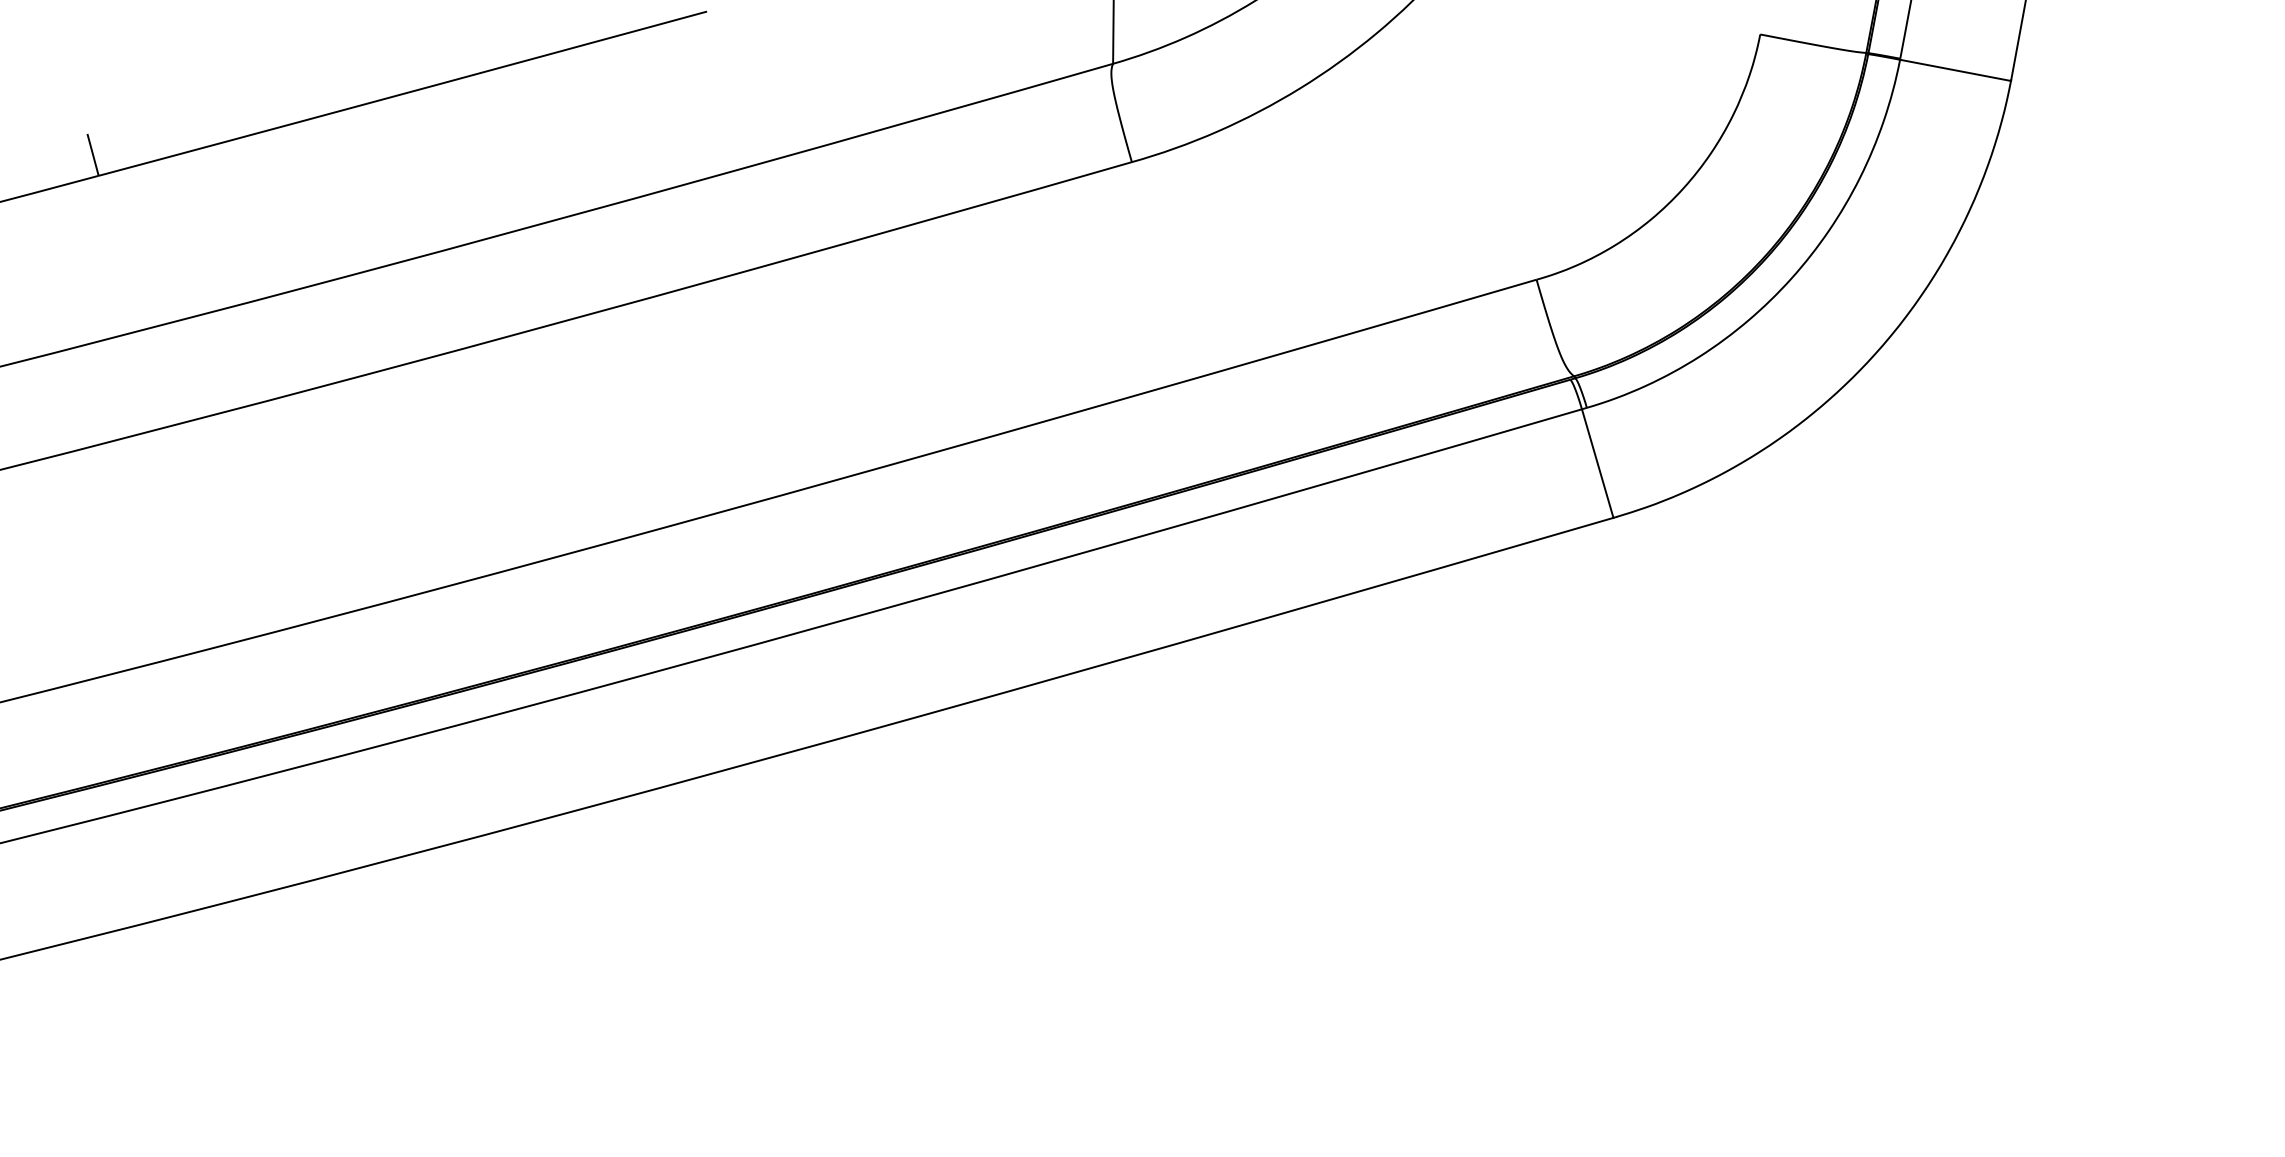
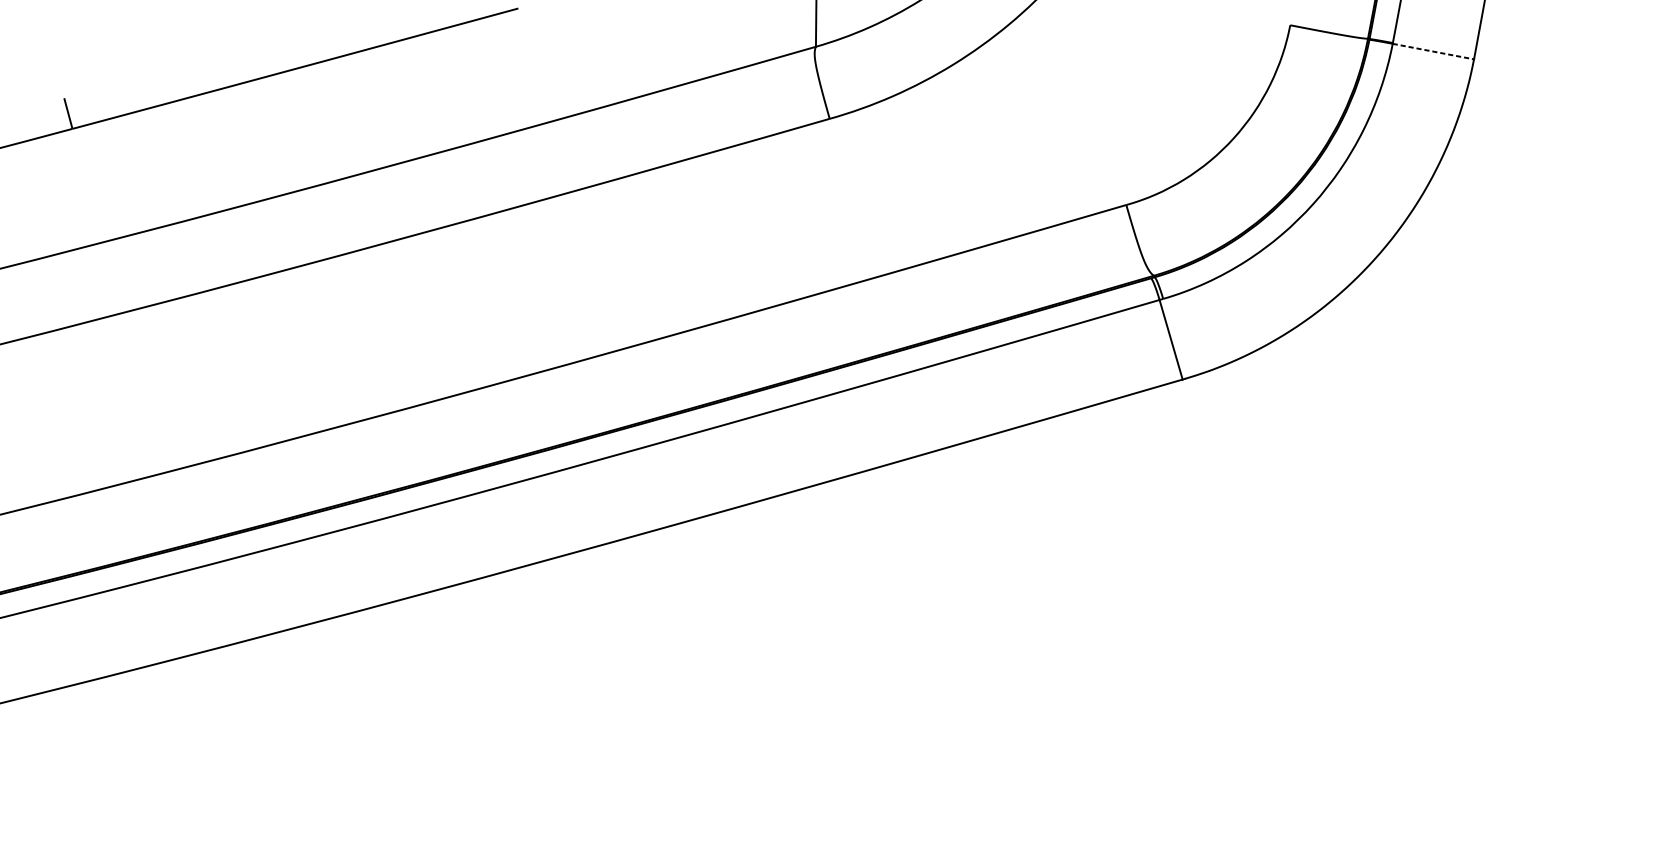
line: (1956, 70) -> (1434, 51), solid -> dashed

